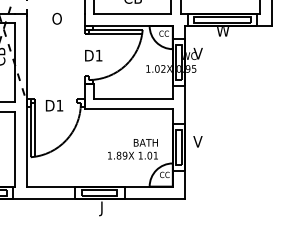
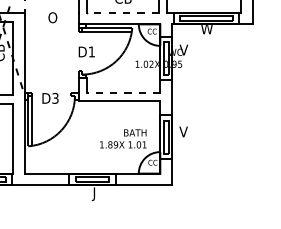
line: (132, 13) -> (122, 12), solid -> dashed
line: (132, 99) -> (122, 92), solid -> dashed
text: (59, 105) -> (55, 98), D1 -> D3

